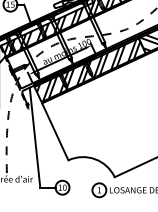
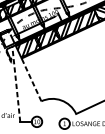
line: (55, 131) -> (31, 79), solid -> dashed
line: (34, 137) -> (15, 84), solid -> dashed

